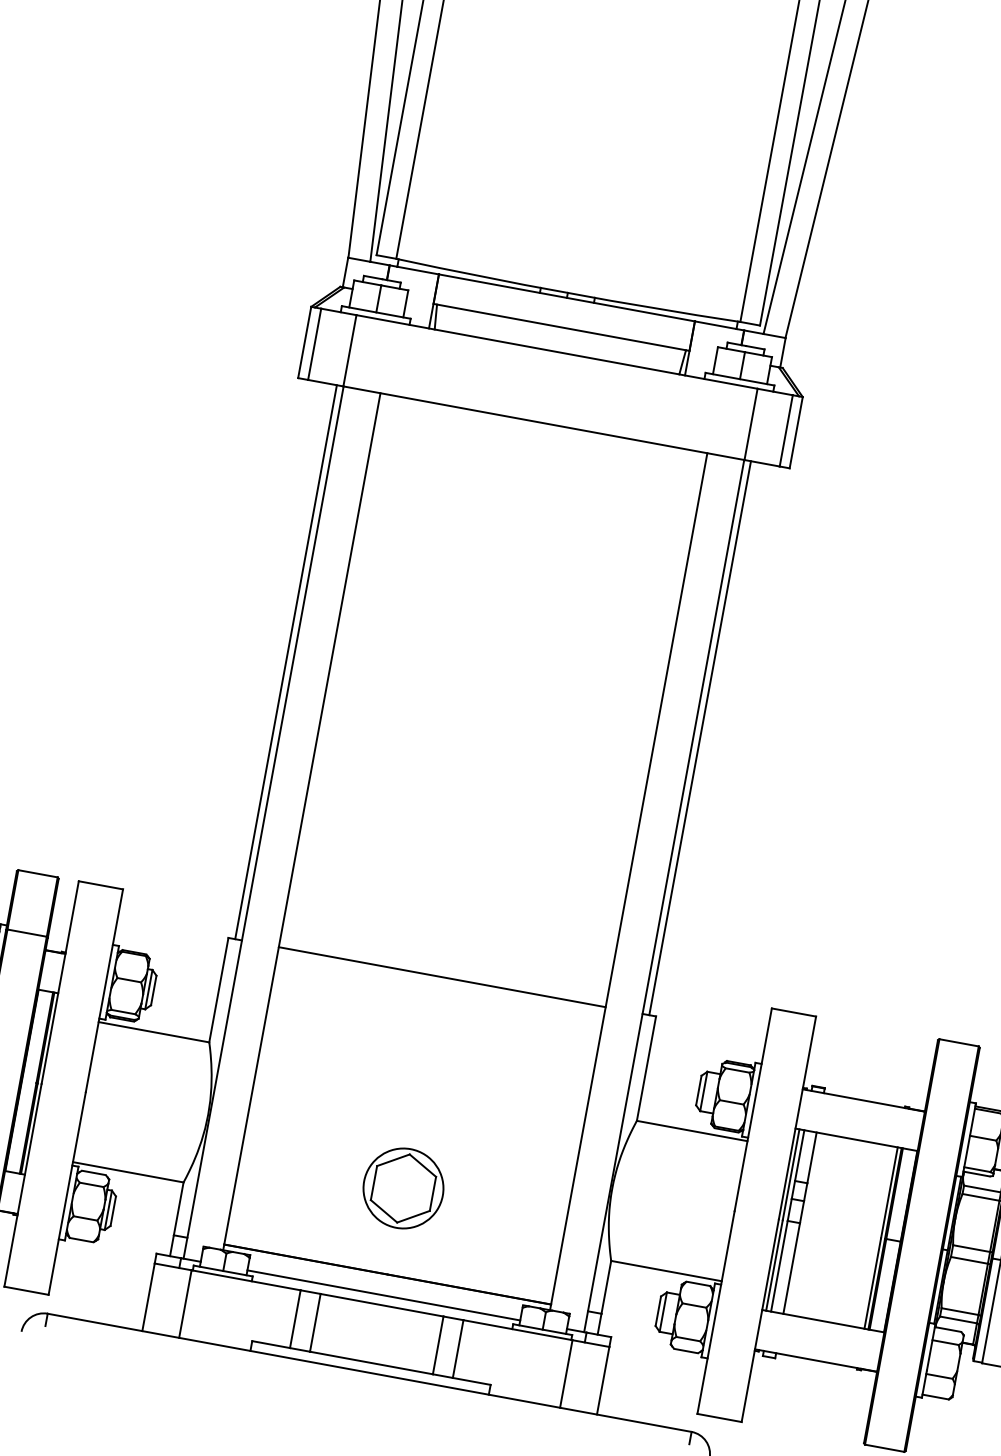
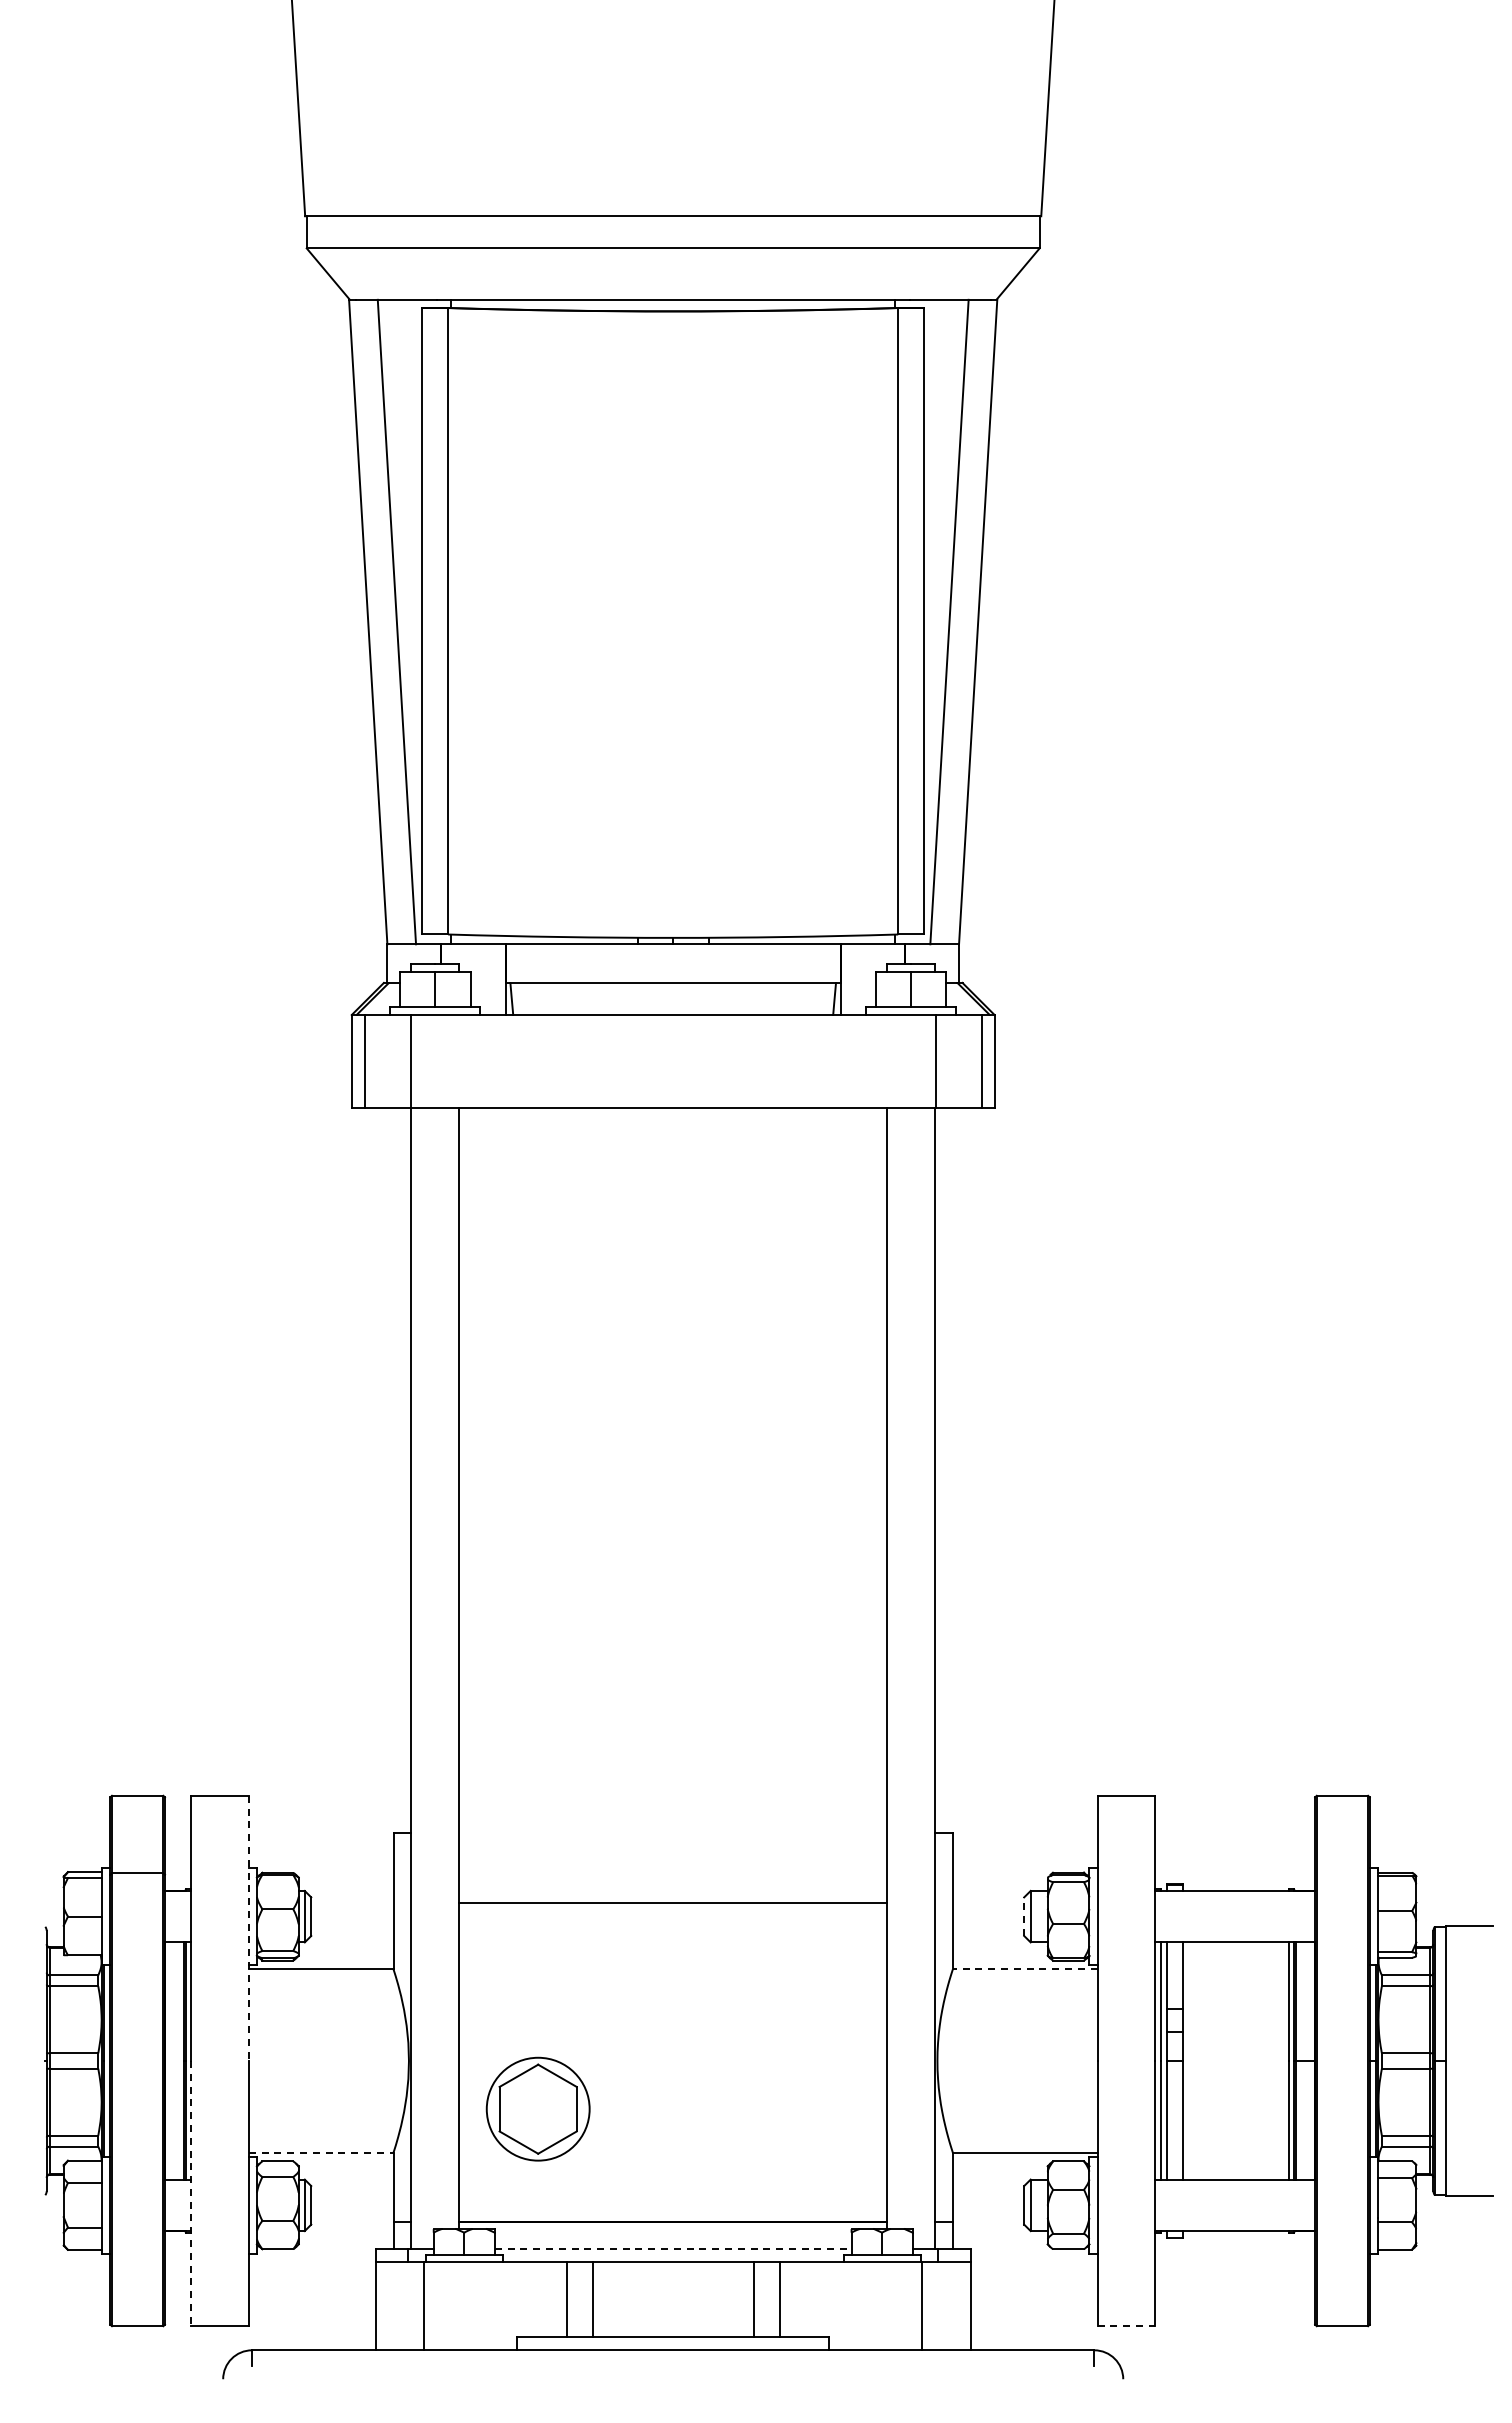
line: (286, 662) -> (402, 1470), removed
line: (700, 738) -> (944, 1470), removed
line: (441, 976) -> (672, 1902), moved
line: (104, 990) -> (248, 1928), solid -> dashed
line: (699, 1090) -> (1024, 1916), solid -> dashed
line: (691, 1130) -> (1024, 1969), solid -> dashed
line: (128, 1172) -> (321, 2152), solid -> dashed
line: (23, 1185) -> (191, 2193), solid -> dashed
part: (403, 1187) -> (537, 2108), moved
line: (384, 1295) -> (673, 2249), solid -> dashed
line: (719, 1418) -> (1126, 2326), solid -> dashed

